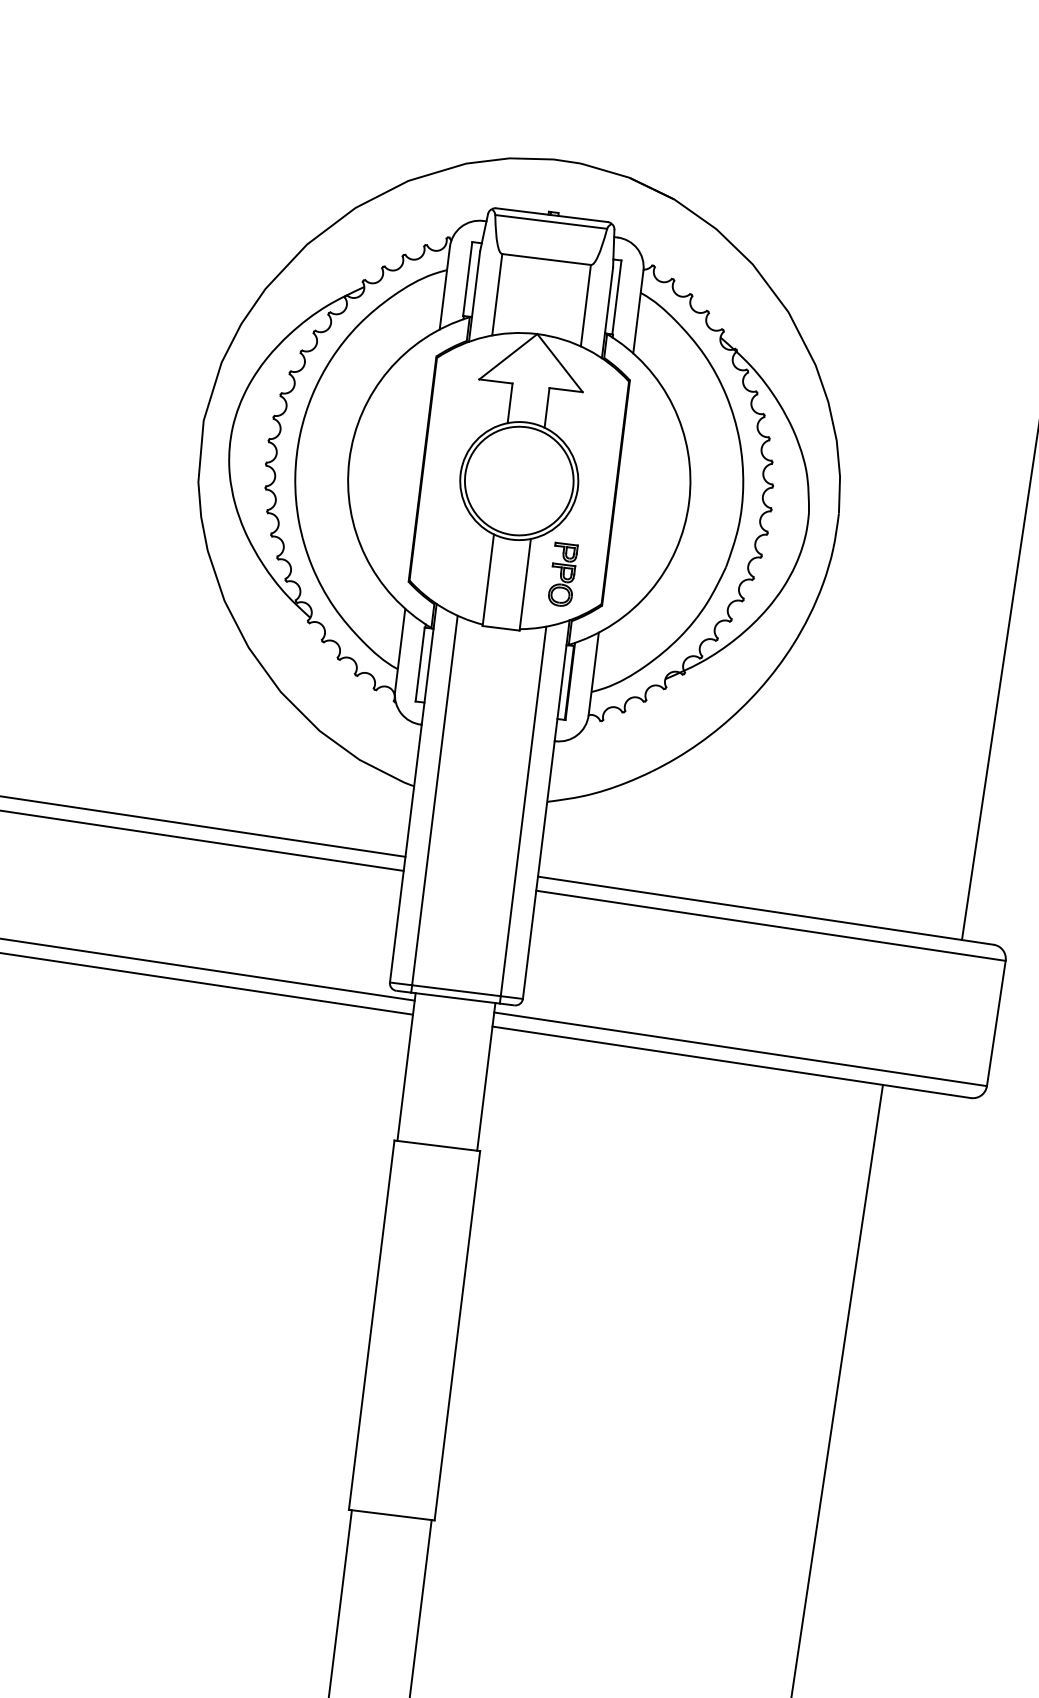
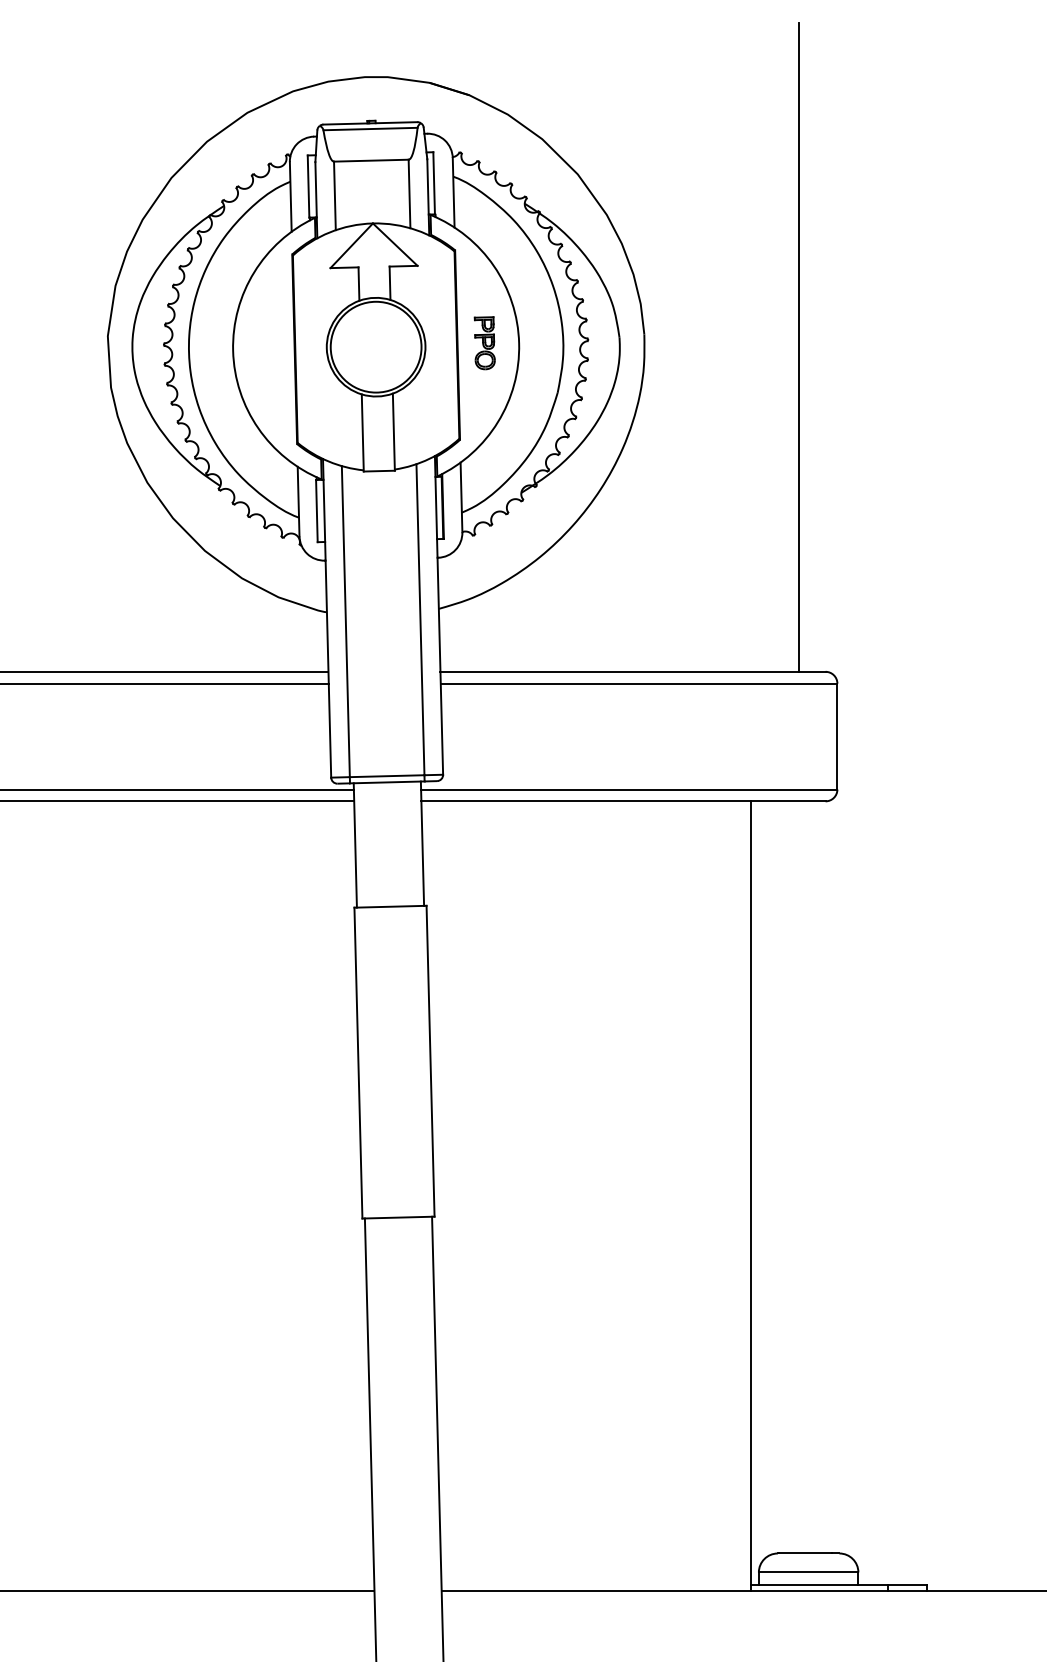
part: (562, 575) -> (484, 343), moved

